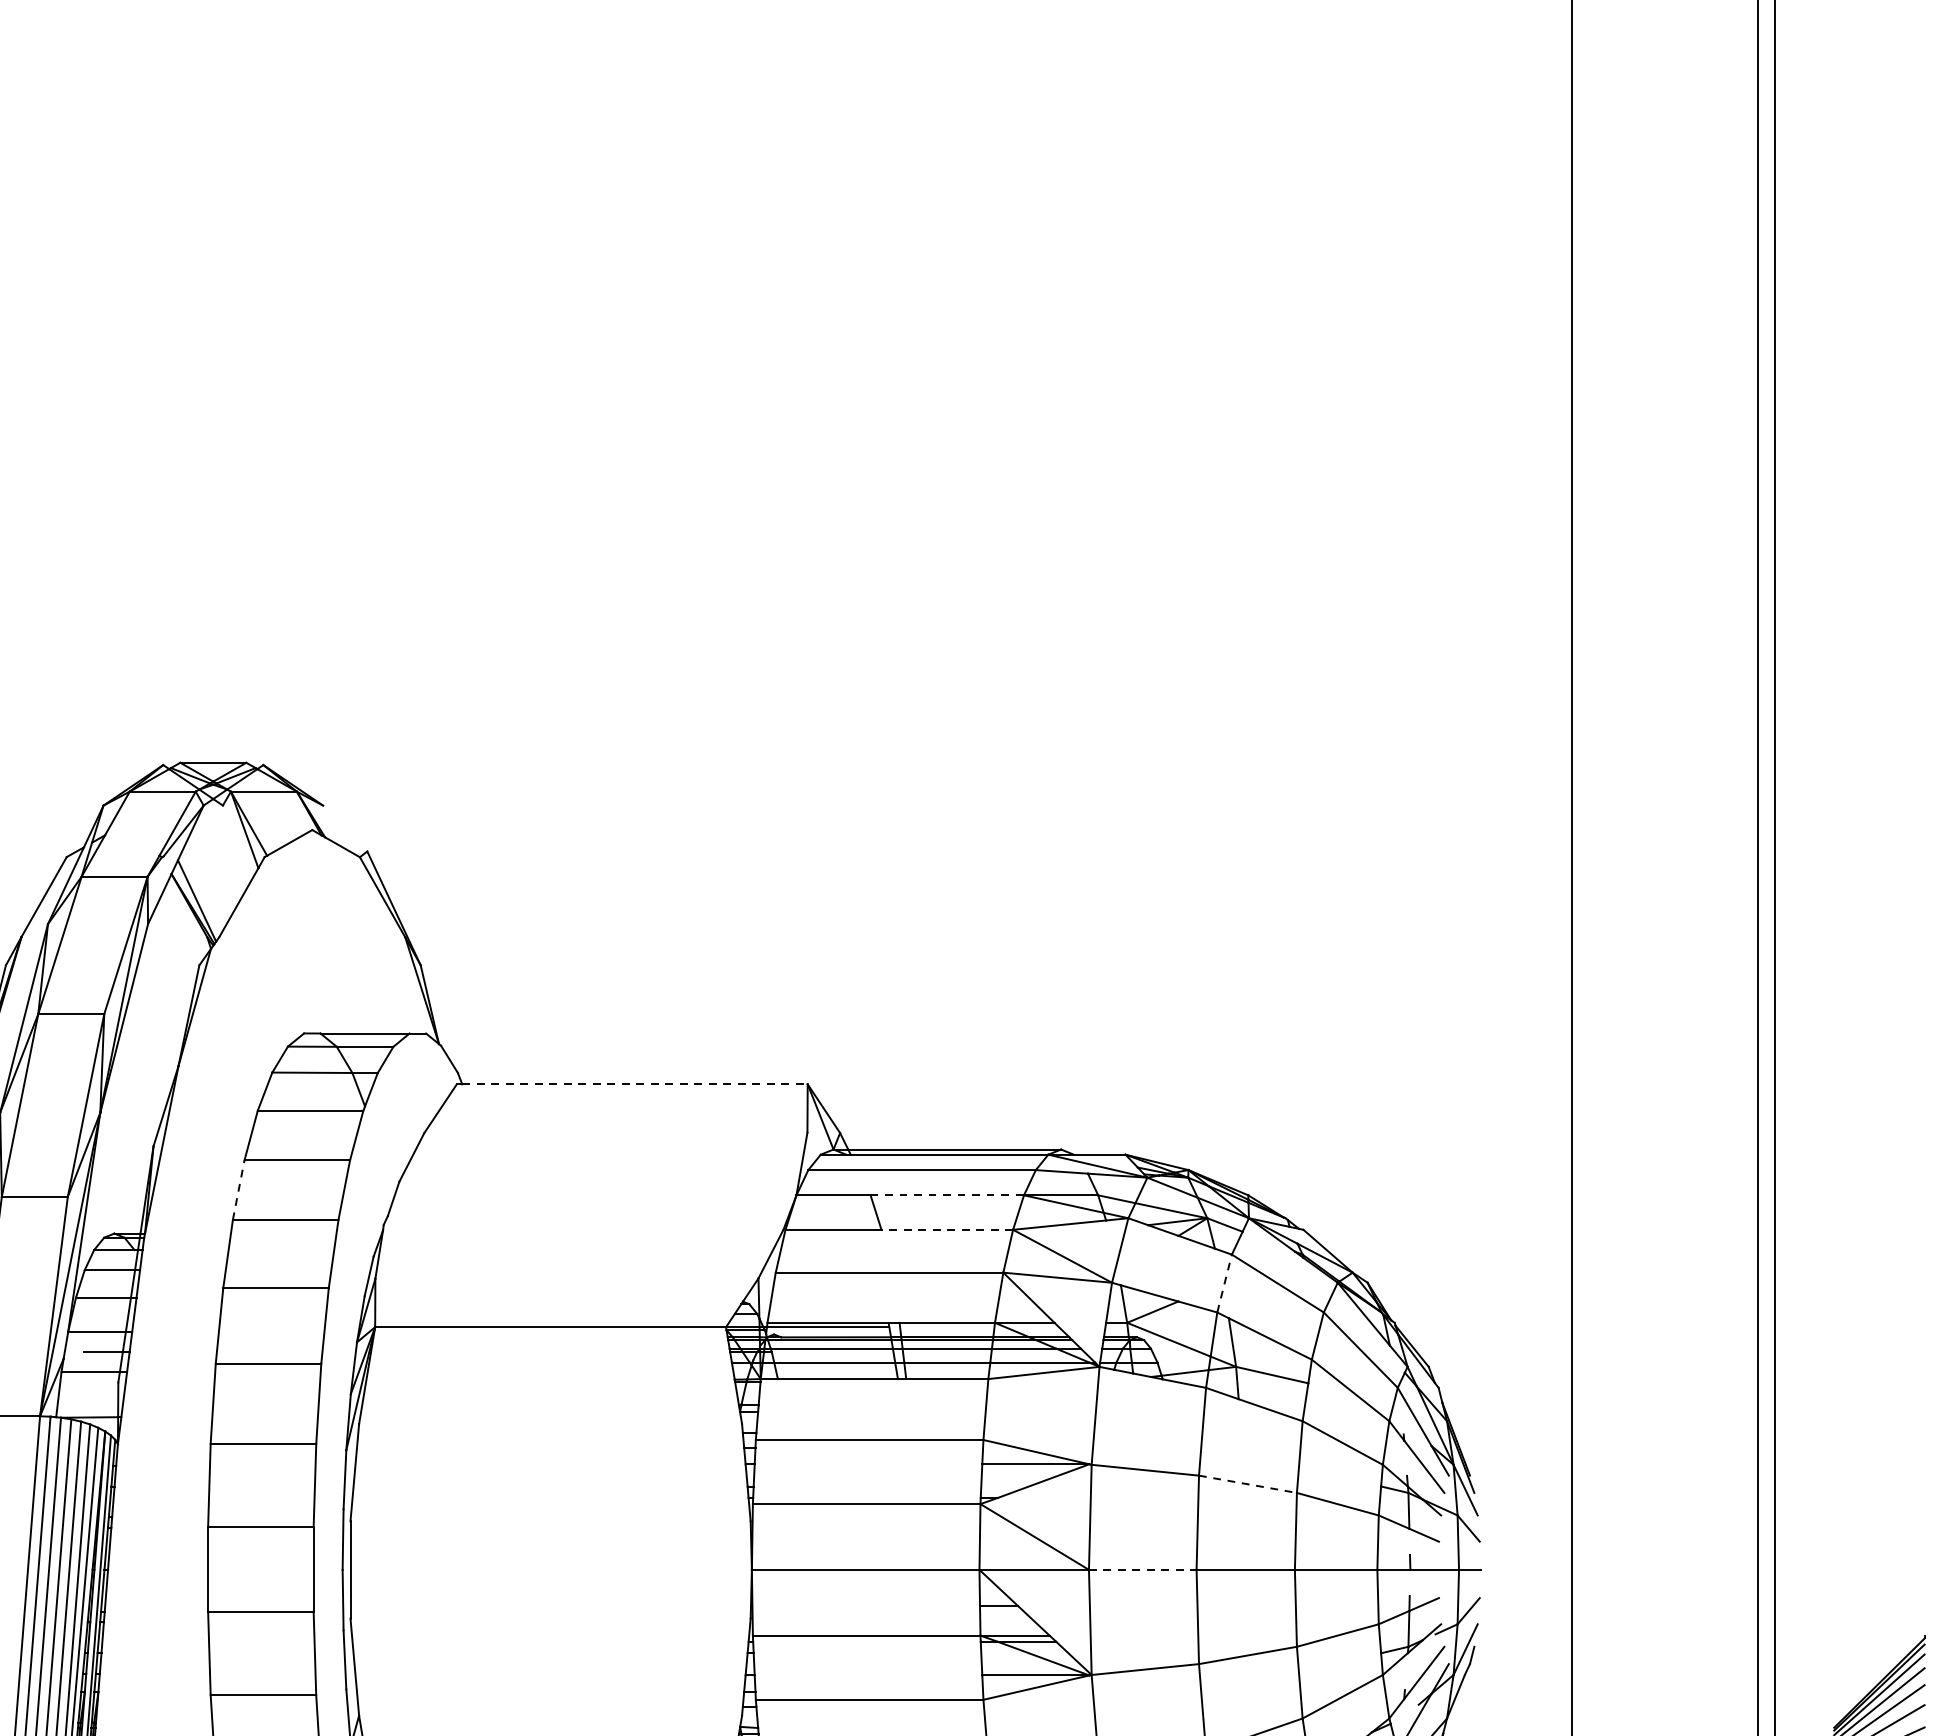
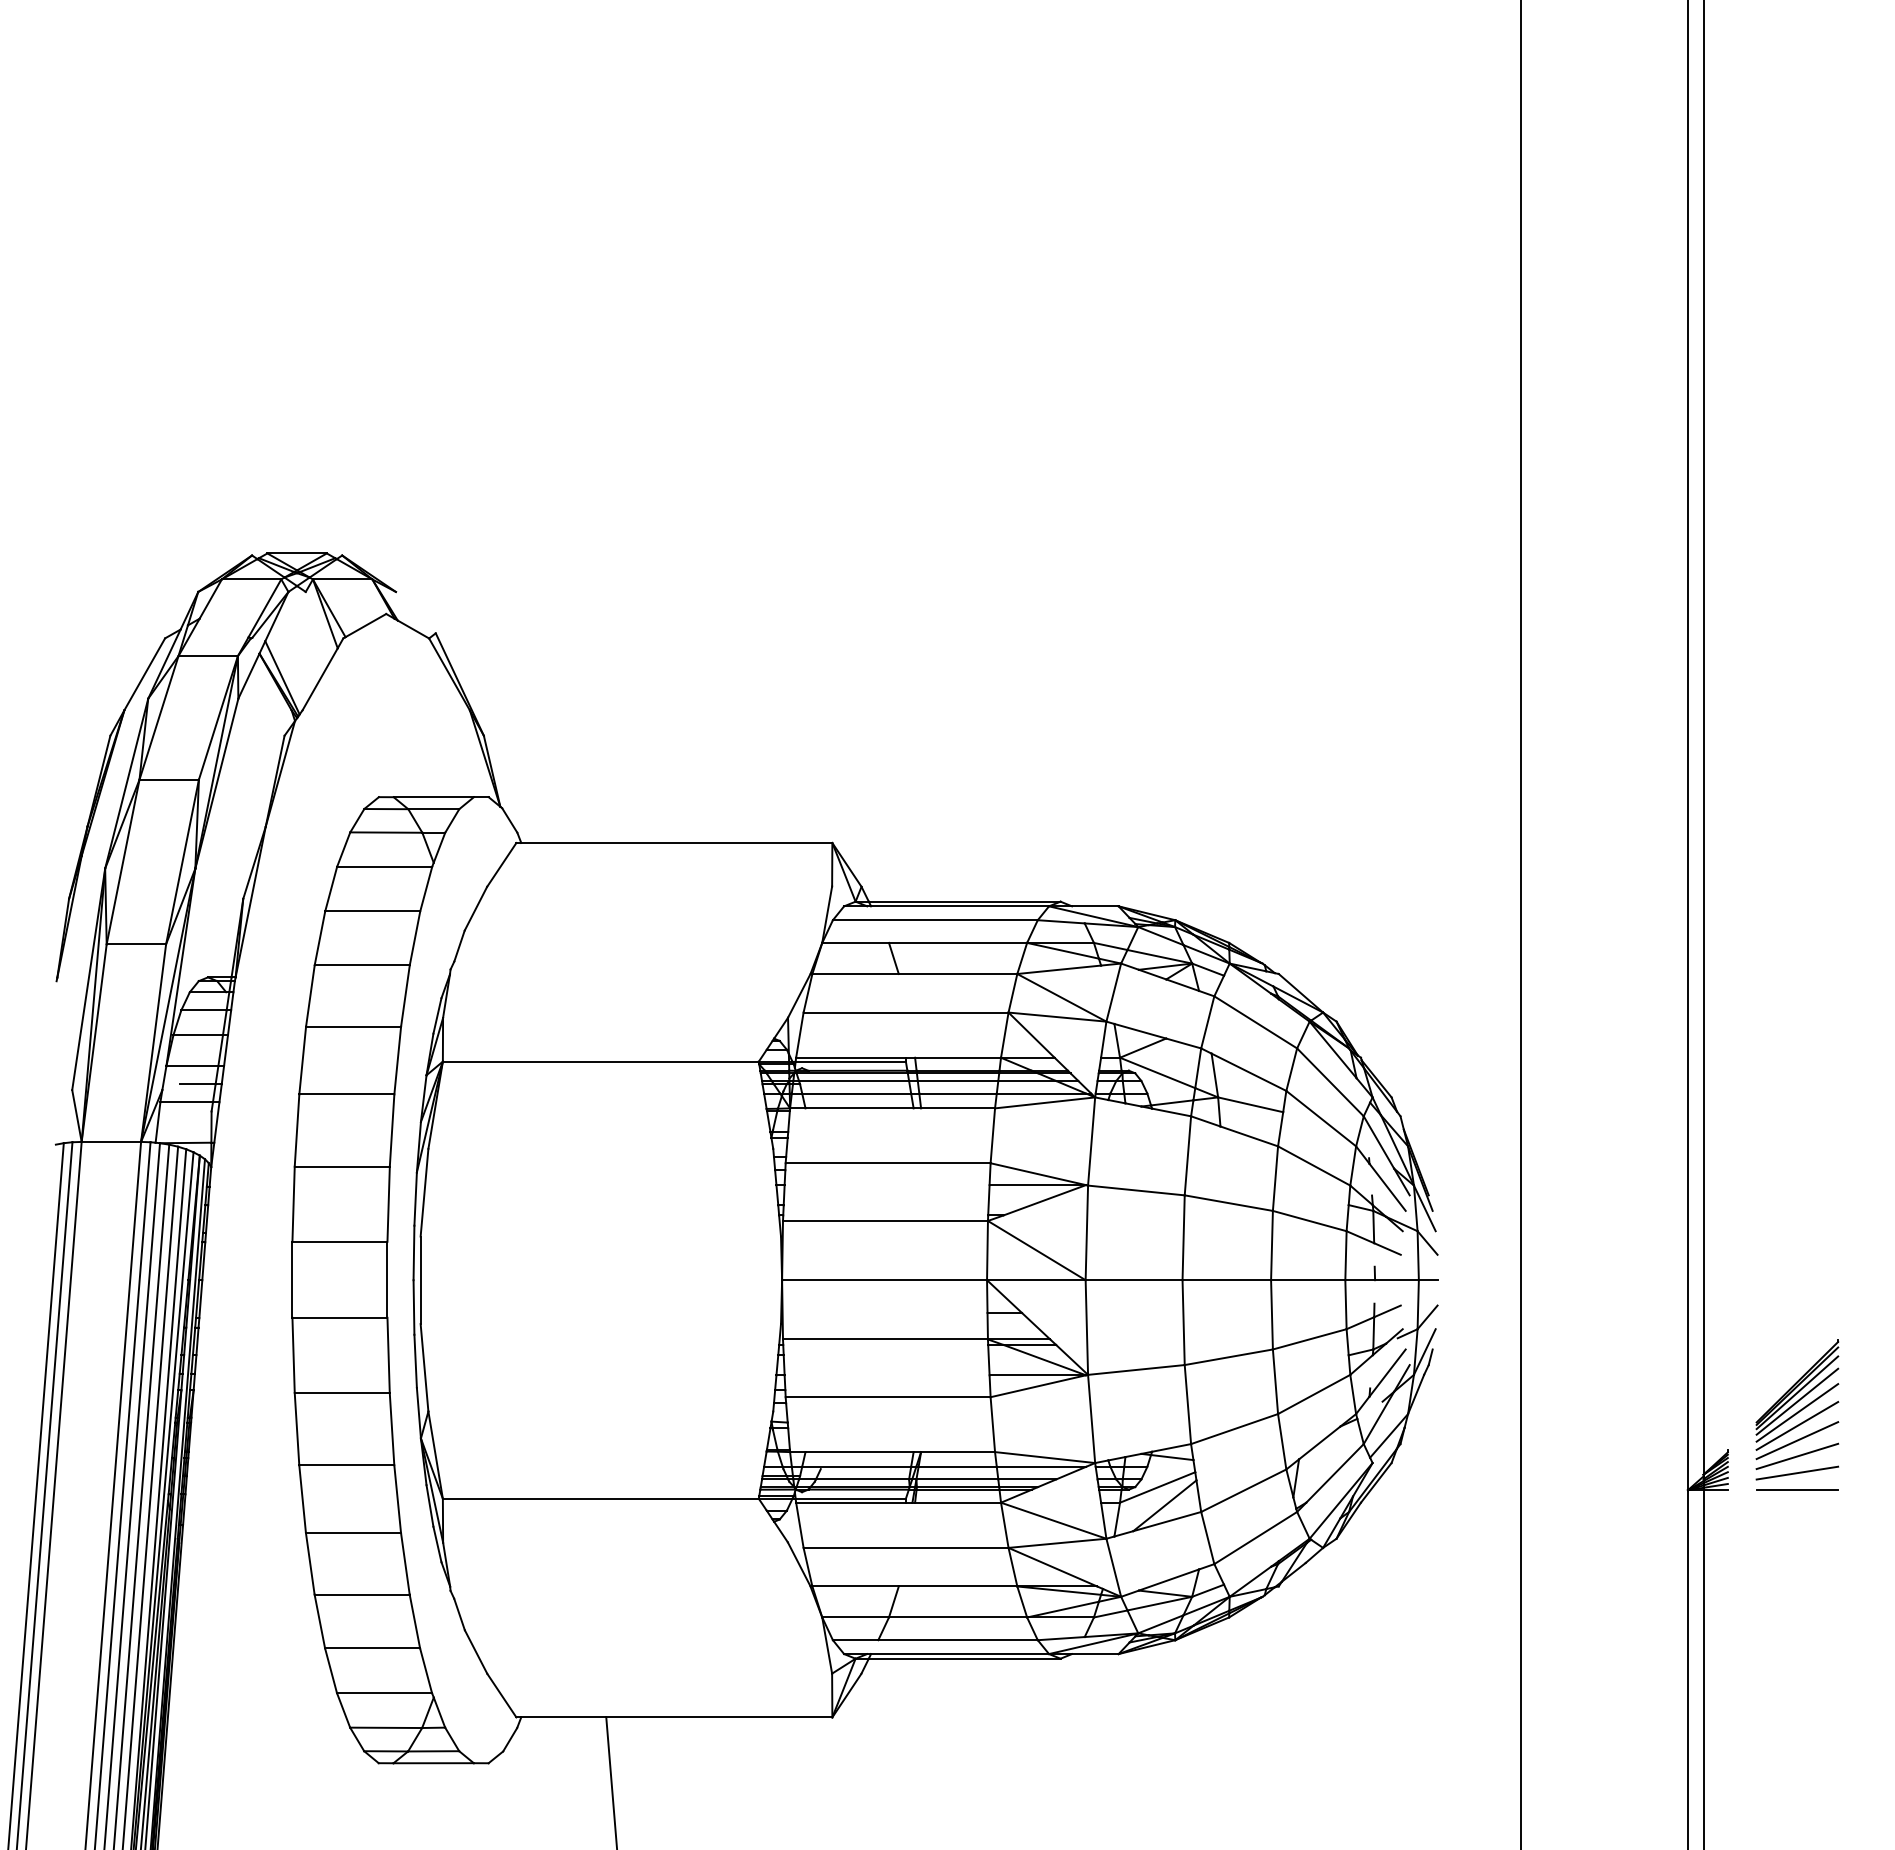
line: (634, 1083) -> (676, 842), dashed -> solid
line: (239, 1189) -> (320, 937), dashed -> solid
line: (947, 1194) -> (958, 942), dashed -> solid
line: (946, 1229) -> (957, 973), dashed -> solid
line: (1224, 1283) -> (1207, 1022), dashed -> solid
line: (1247, 1484) -> (1228, 1203), dashed -> solid
line: (1143, 1570) -> (1134, 1280), dashed -> solid

